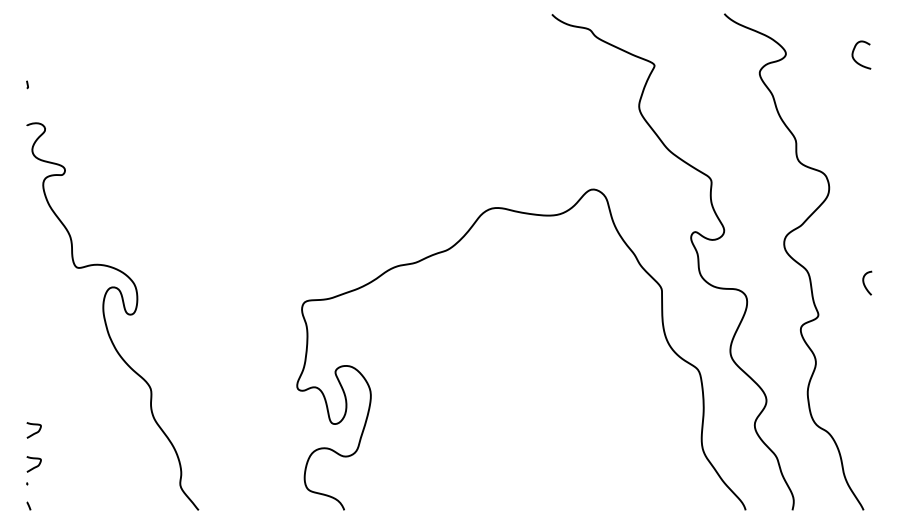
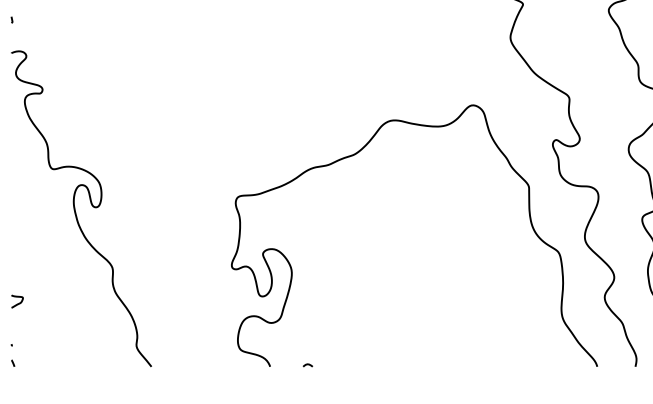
curve: (34, 466) -> (17, 331), removed
curve: (390, 508) -> (307, 365), added

